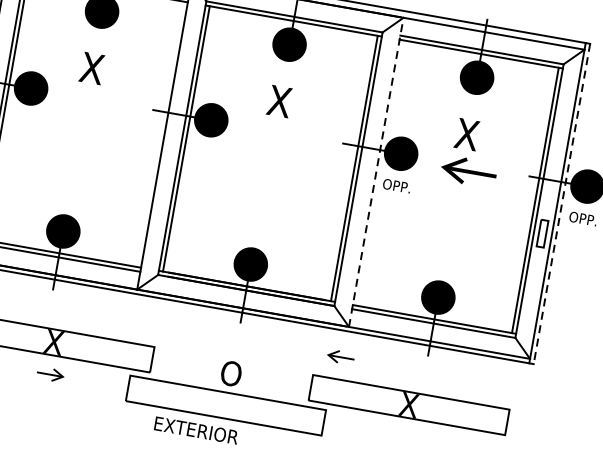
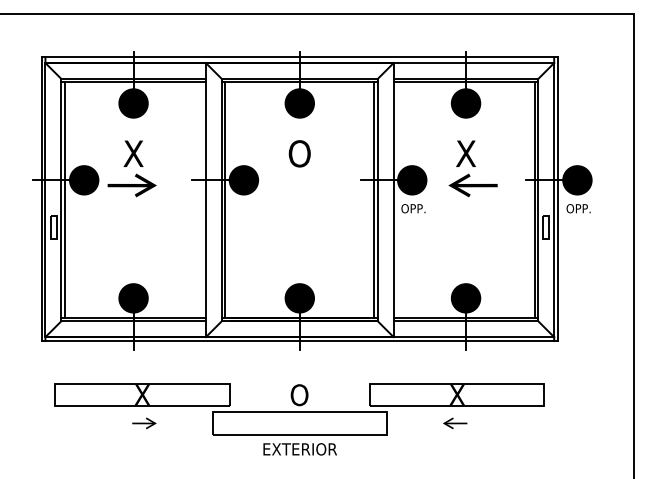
text: (279, 101) -> (299, 153), X -> O
part: (83, 103) -> (131, 185), added
line: (376, 171) -> (393, 199), dashed -> solid
line: (562, 204) -> (558, 199), dashed -> solid
part: (341, 356) -> (455, 422), moved
text: (195, 430) -> (299, 449), moved

